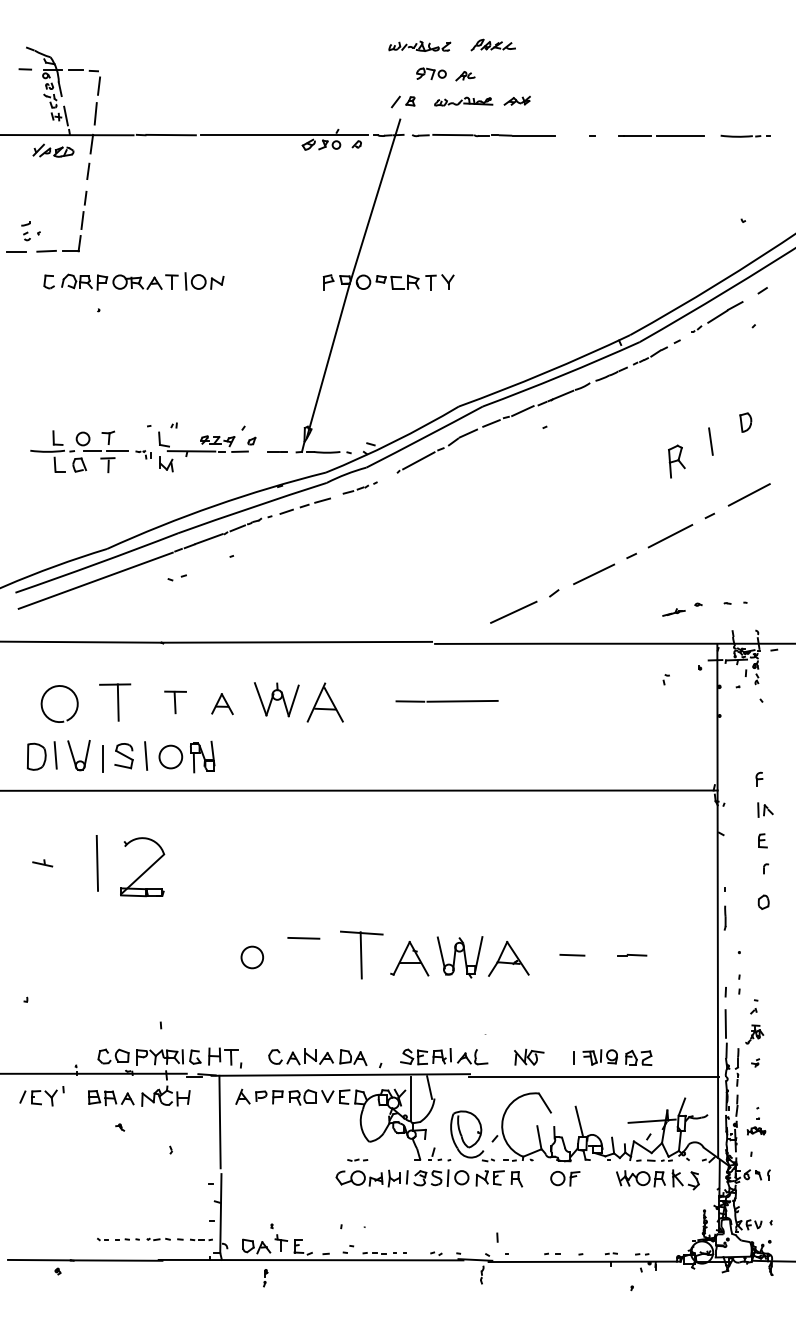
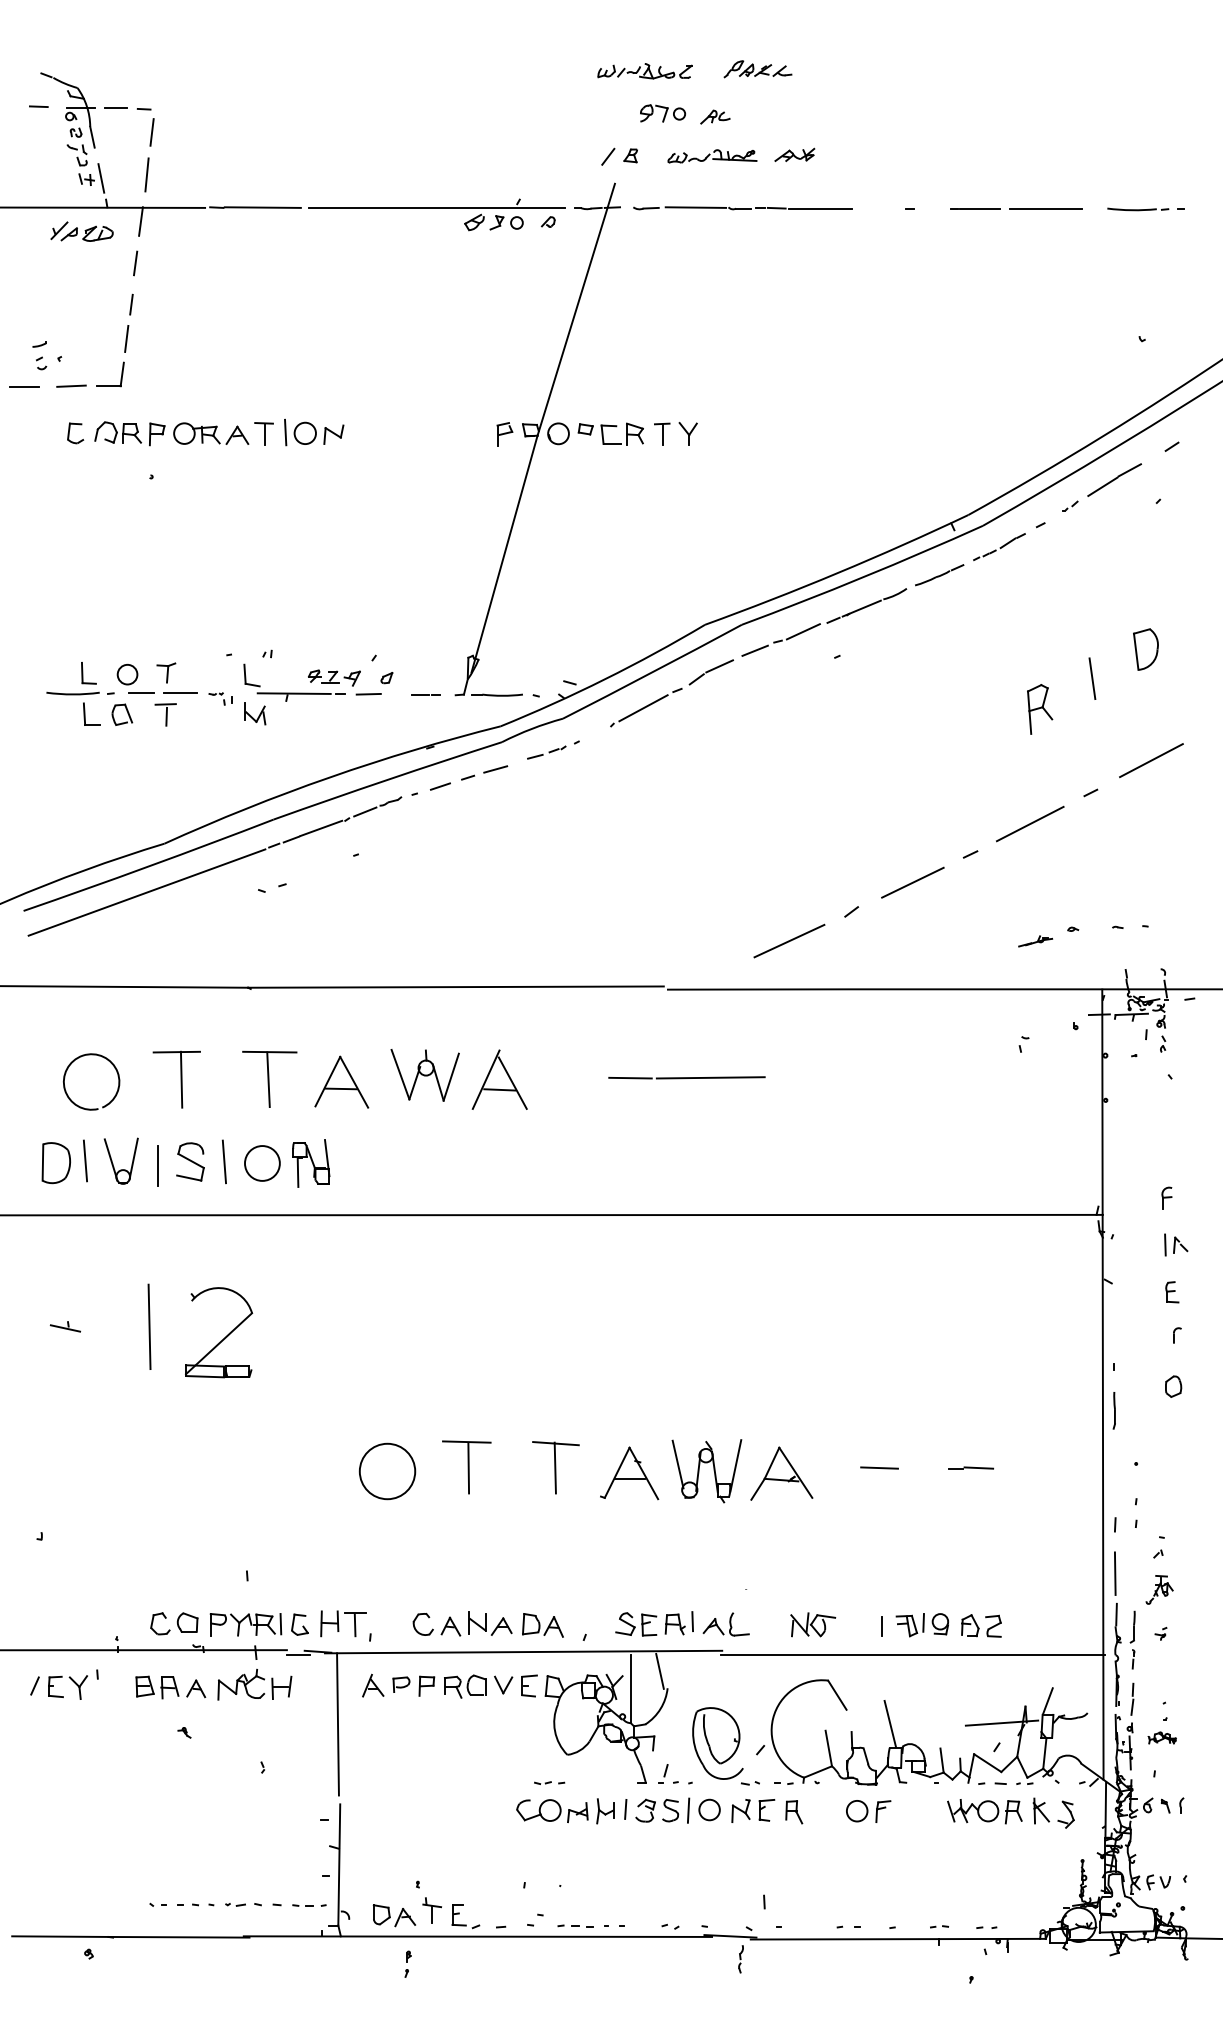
part: (745, 422) -> (1145, 649), size x1.43
part: (175, 702) -> (269, 1079), size x1.67
part: (222, 703) -> (341, 1081), size x1.67
part: (361, 954) -> (555, 1466), size x0.71
line: (304, 955) -> (467, 1468), added
circle: (252, 957) -> (387, 1471), size x1.67

